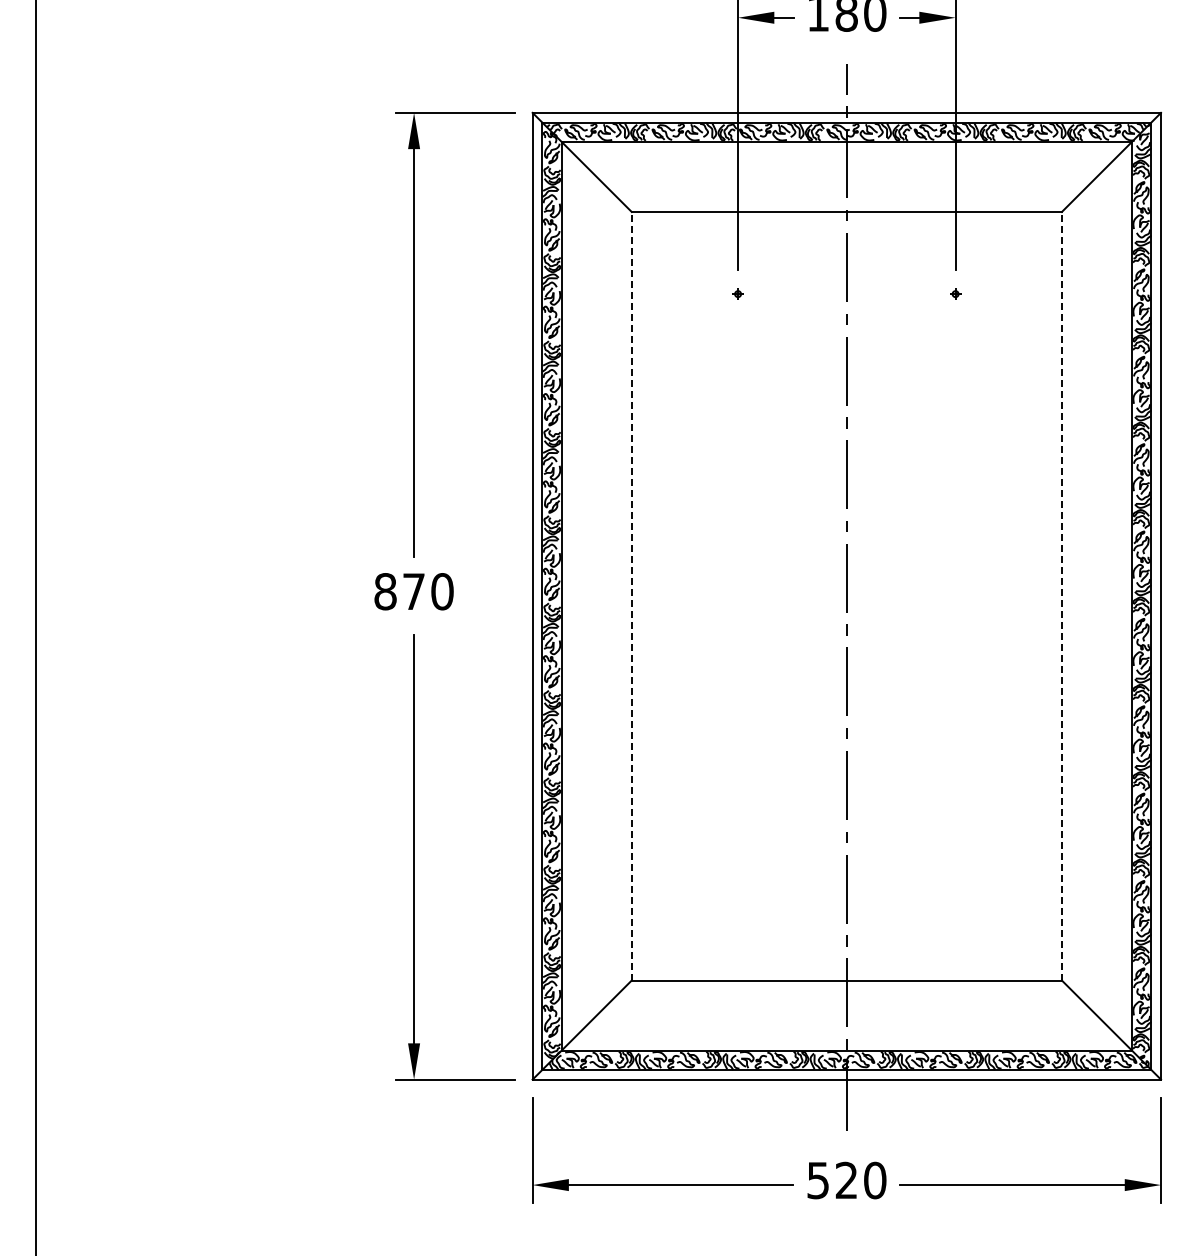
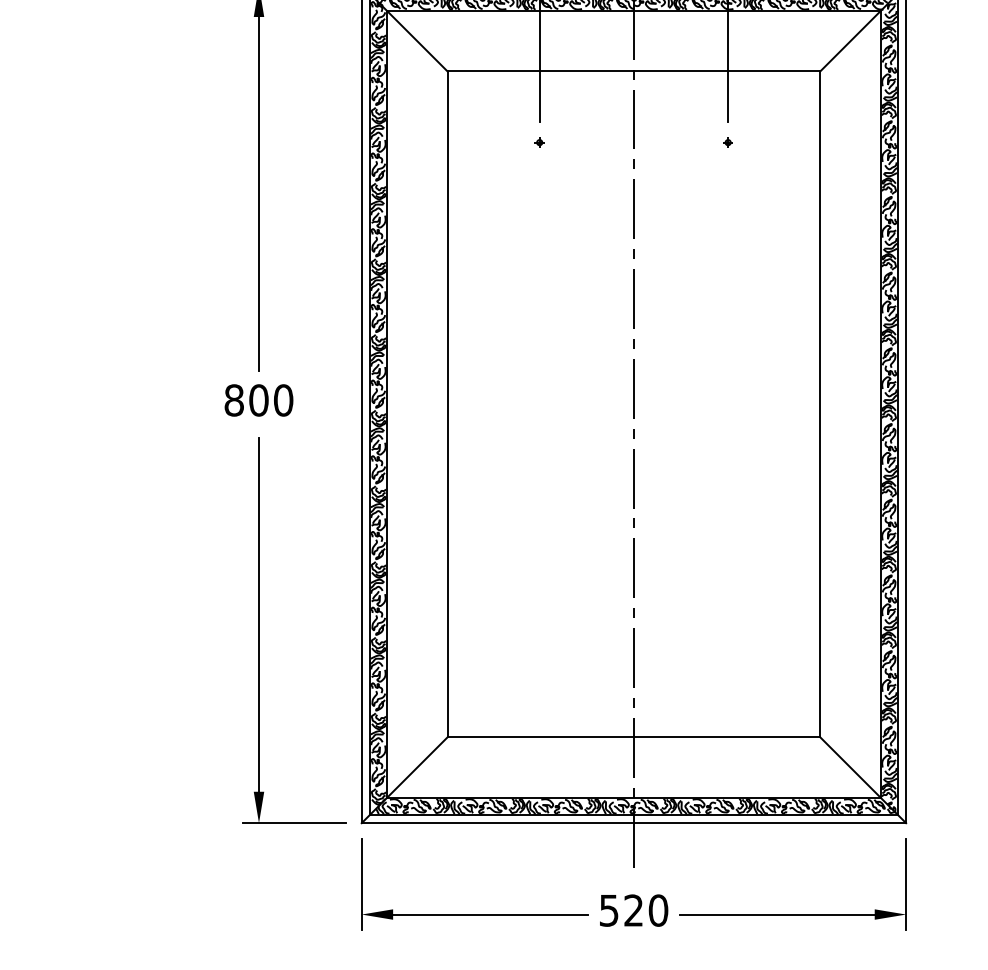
text: (413, 591) -> (258, 400), 870 -> 800
line: (631, 595) -> (447, 403), dashed -> solid
line: (1061, 595) -> (819, 403), dashed -> solid

